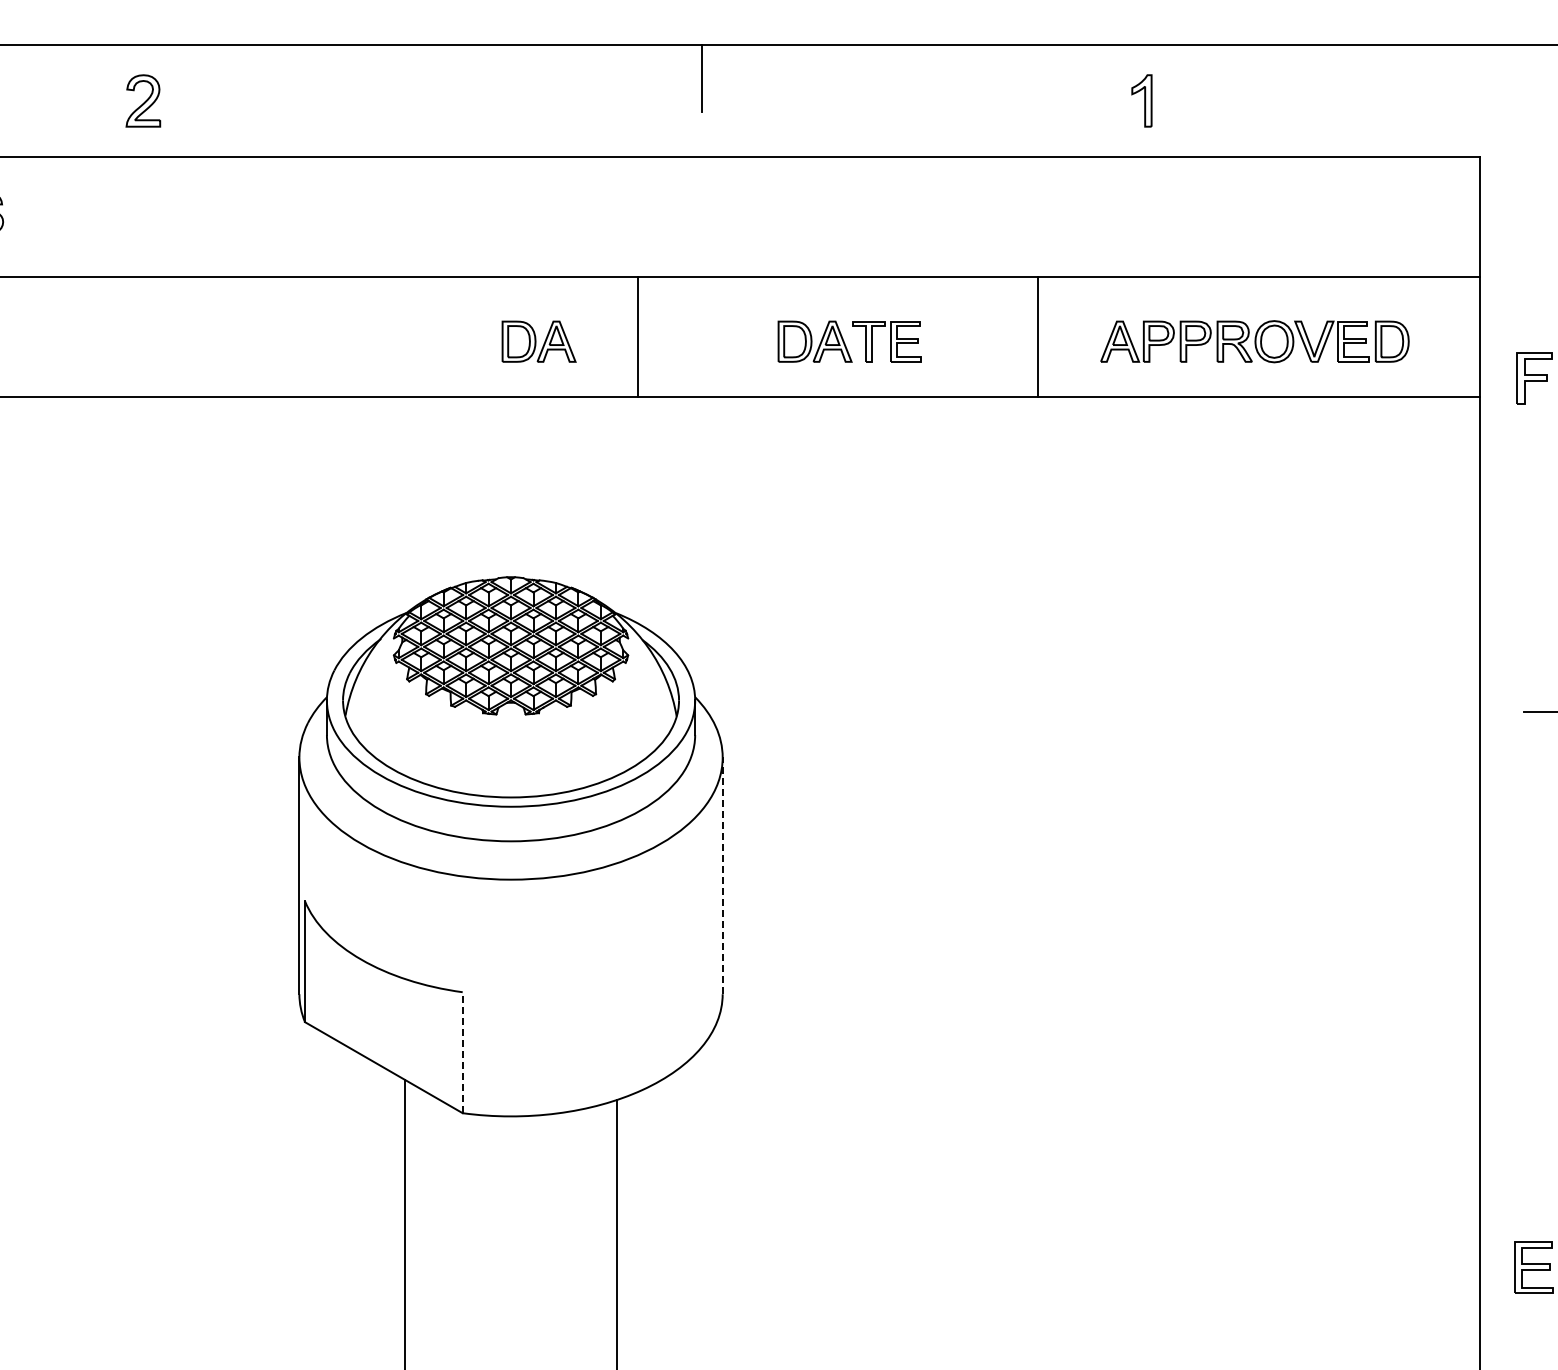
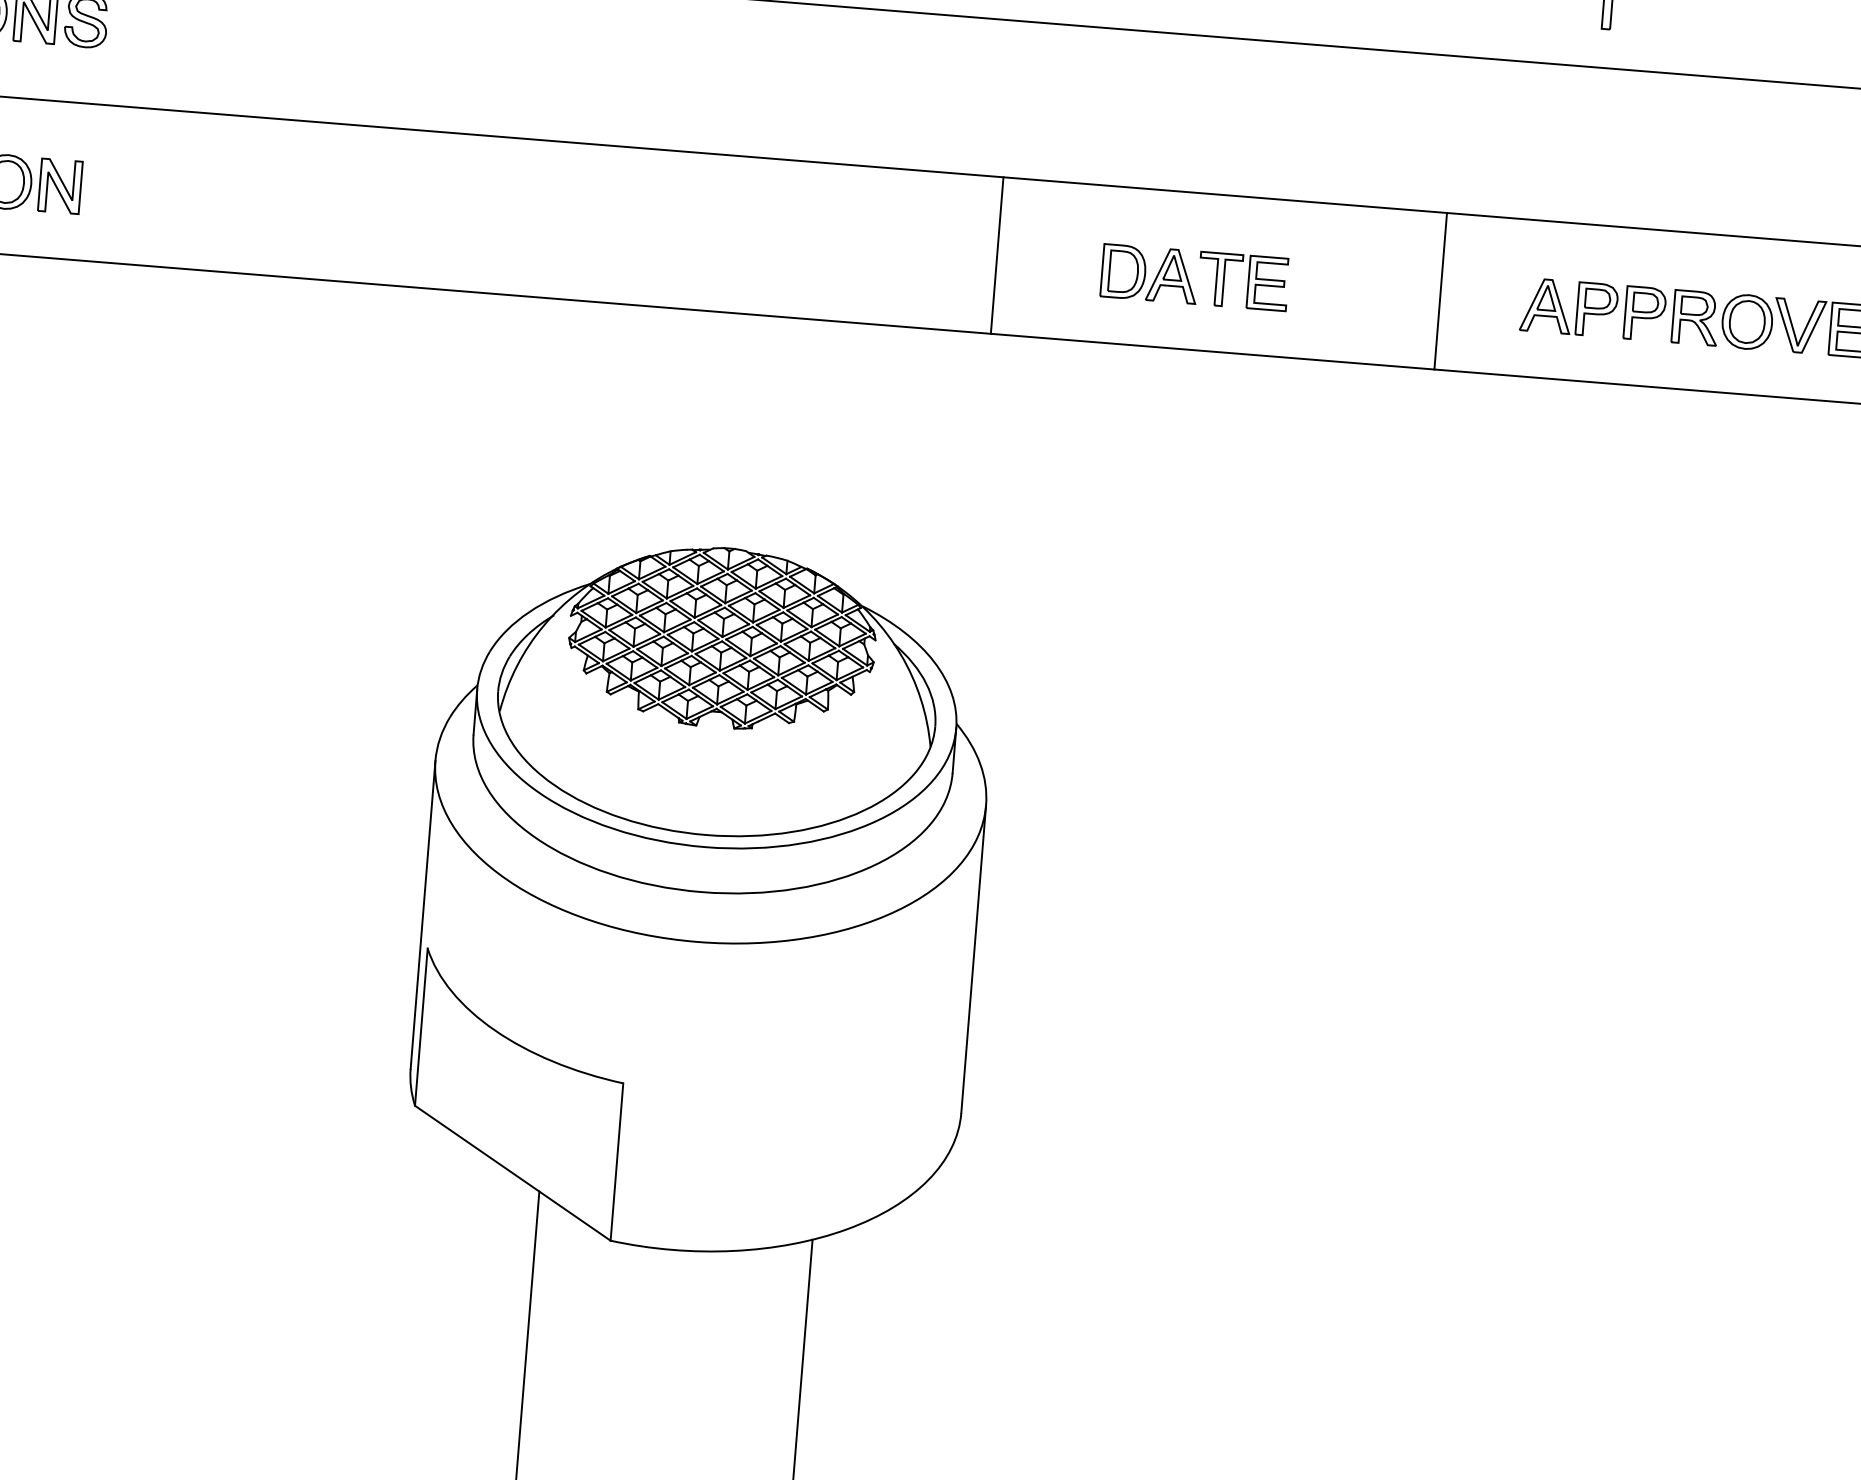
line: (638, 336) -> (997, 254), moved
part: (538, 341) -> (790, 244), removed
line: (722, 875) -> (973, 958), dashed -> solid
line: (462, 1052) -> (616, 1161), dashed -> solid

